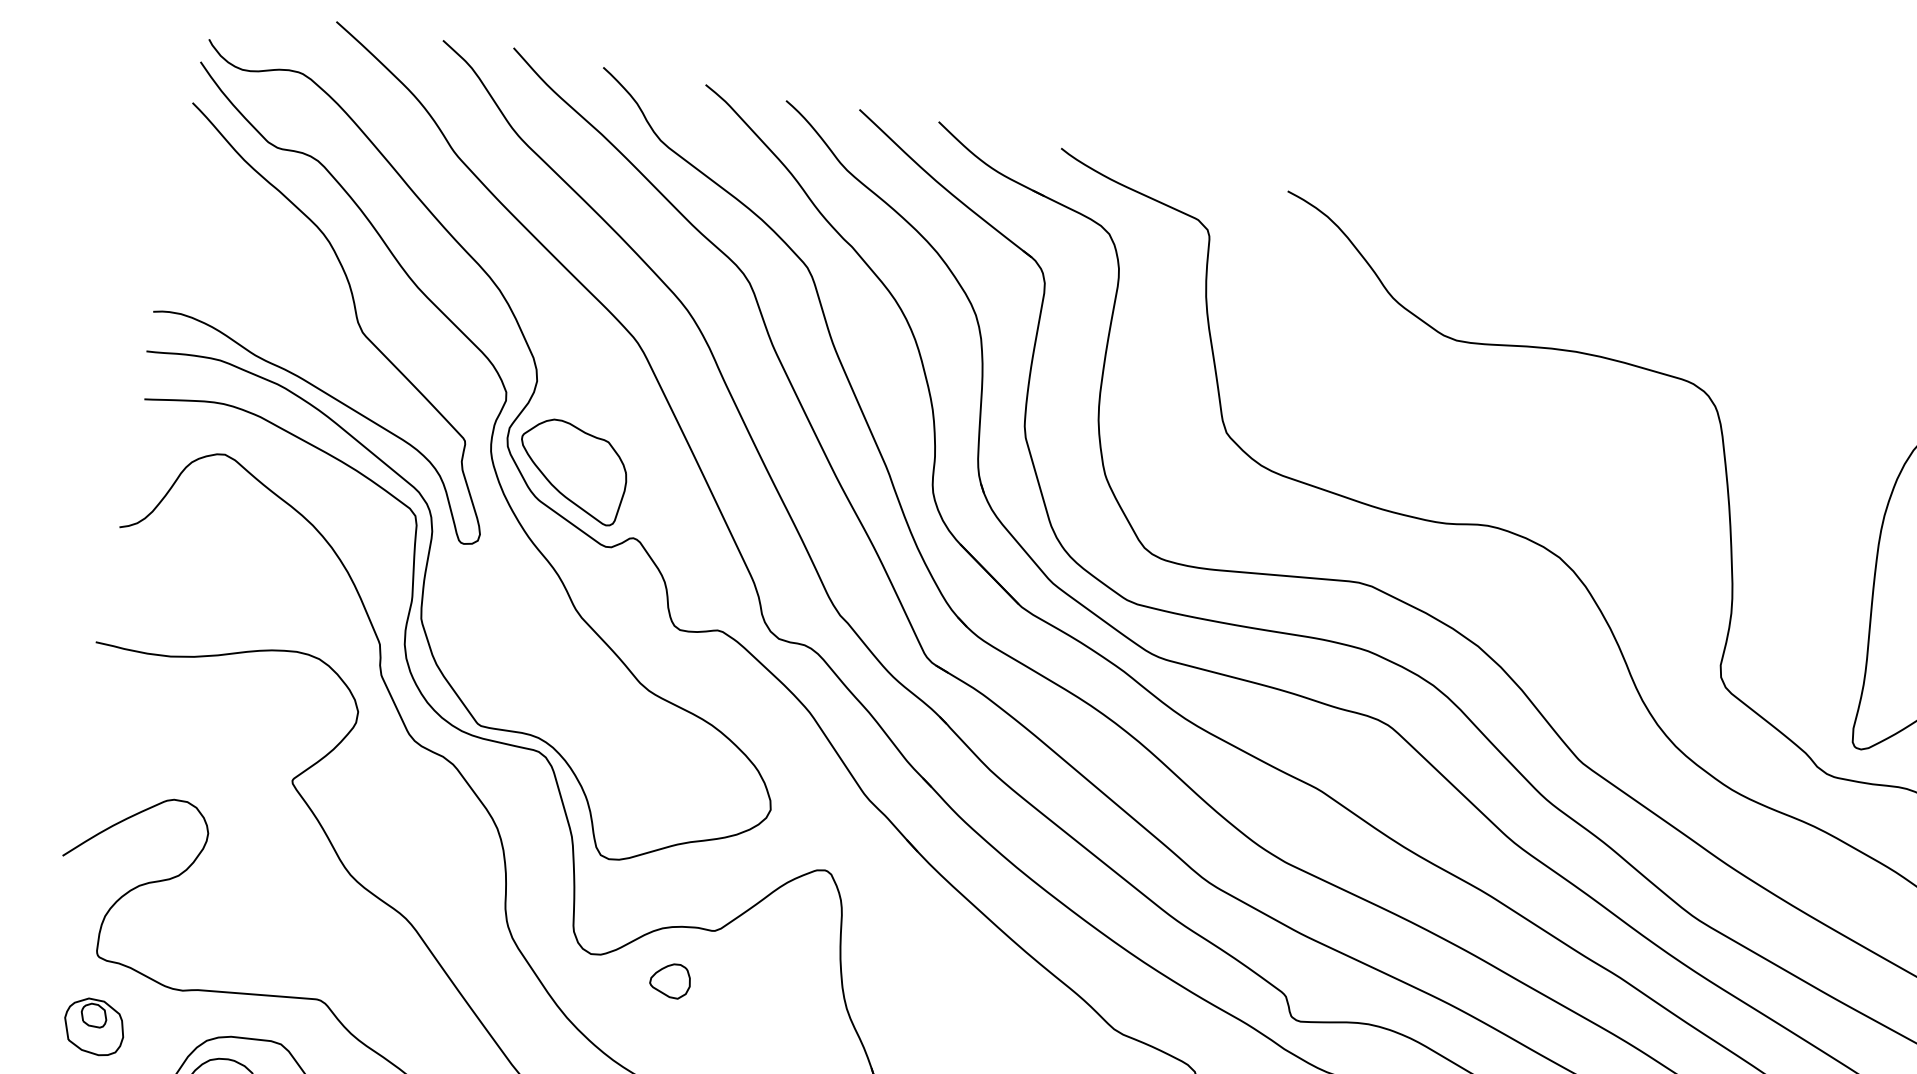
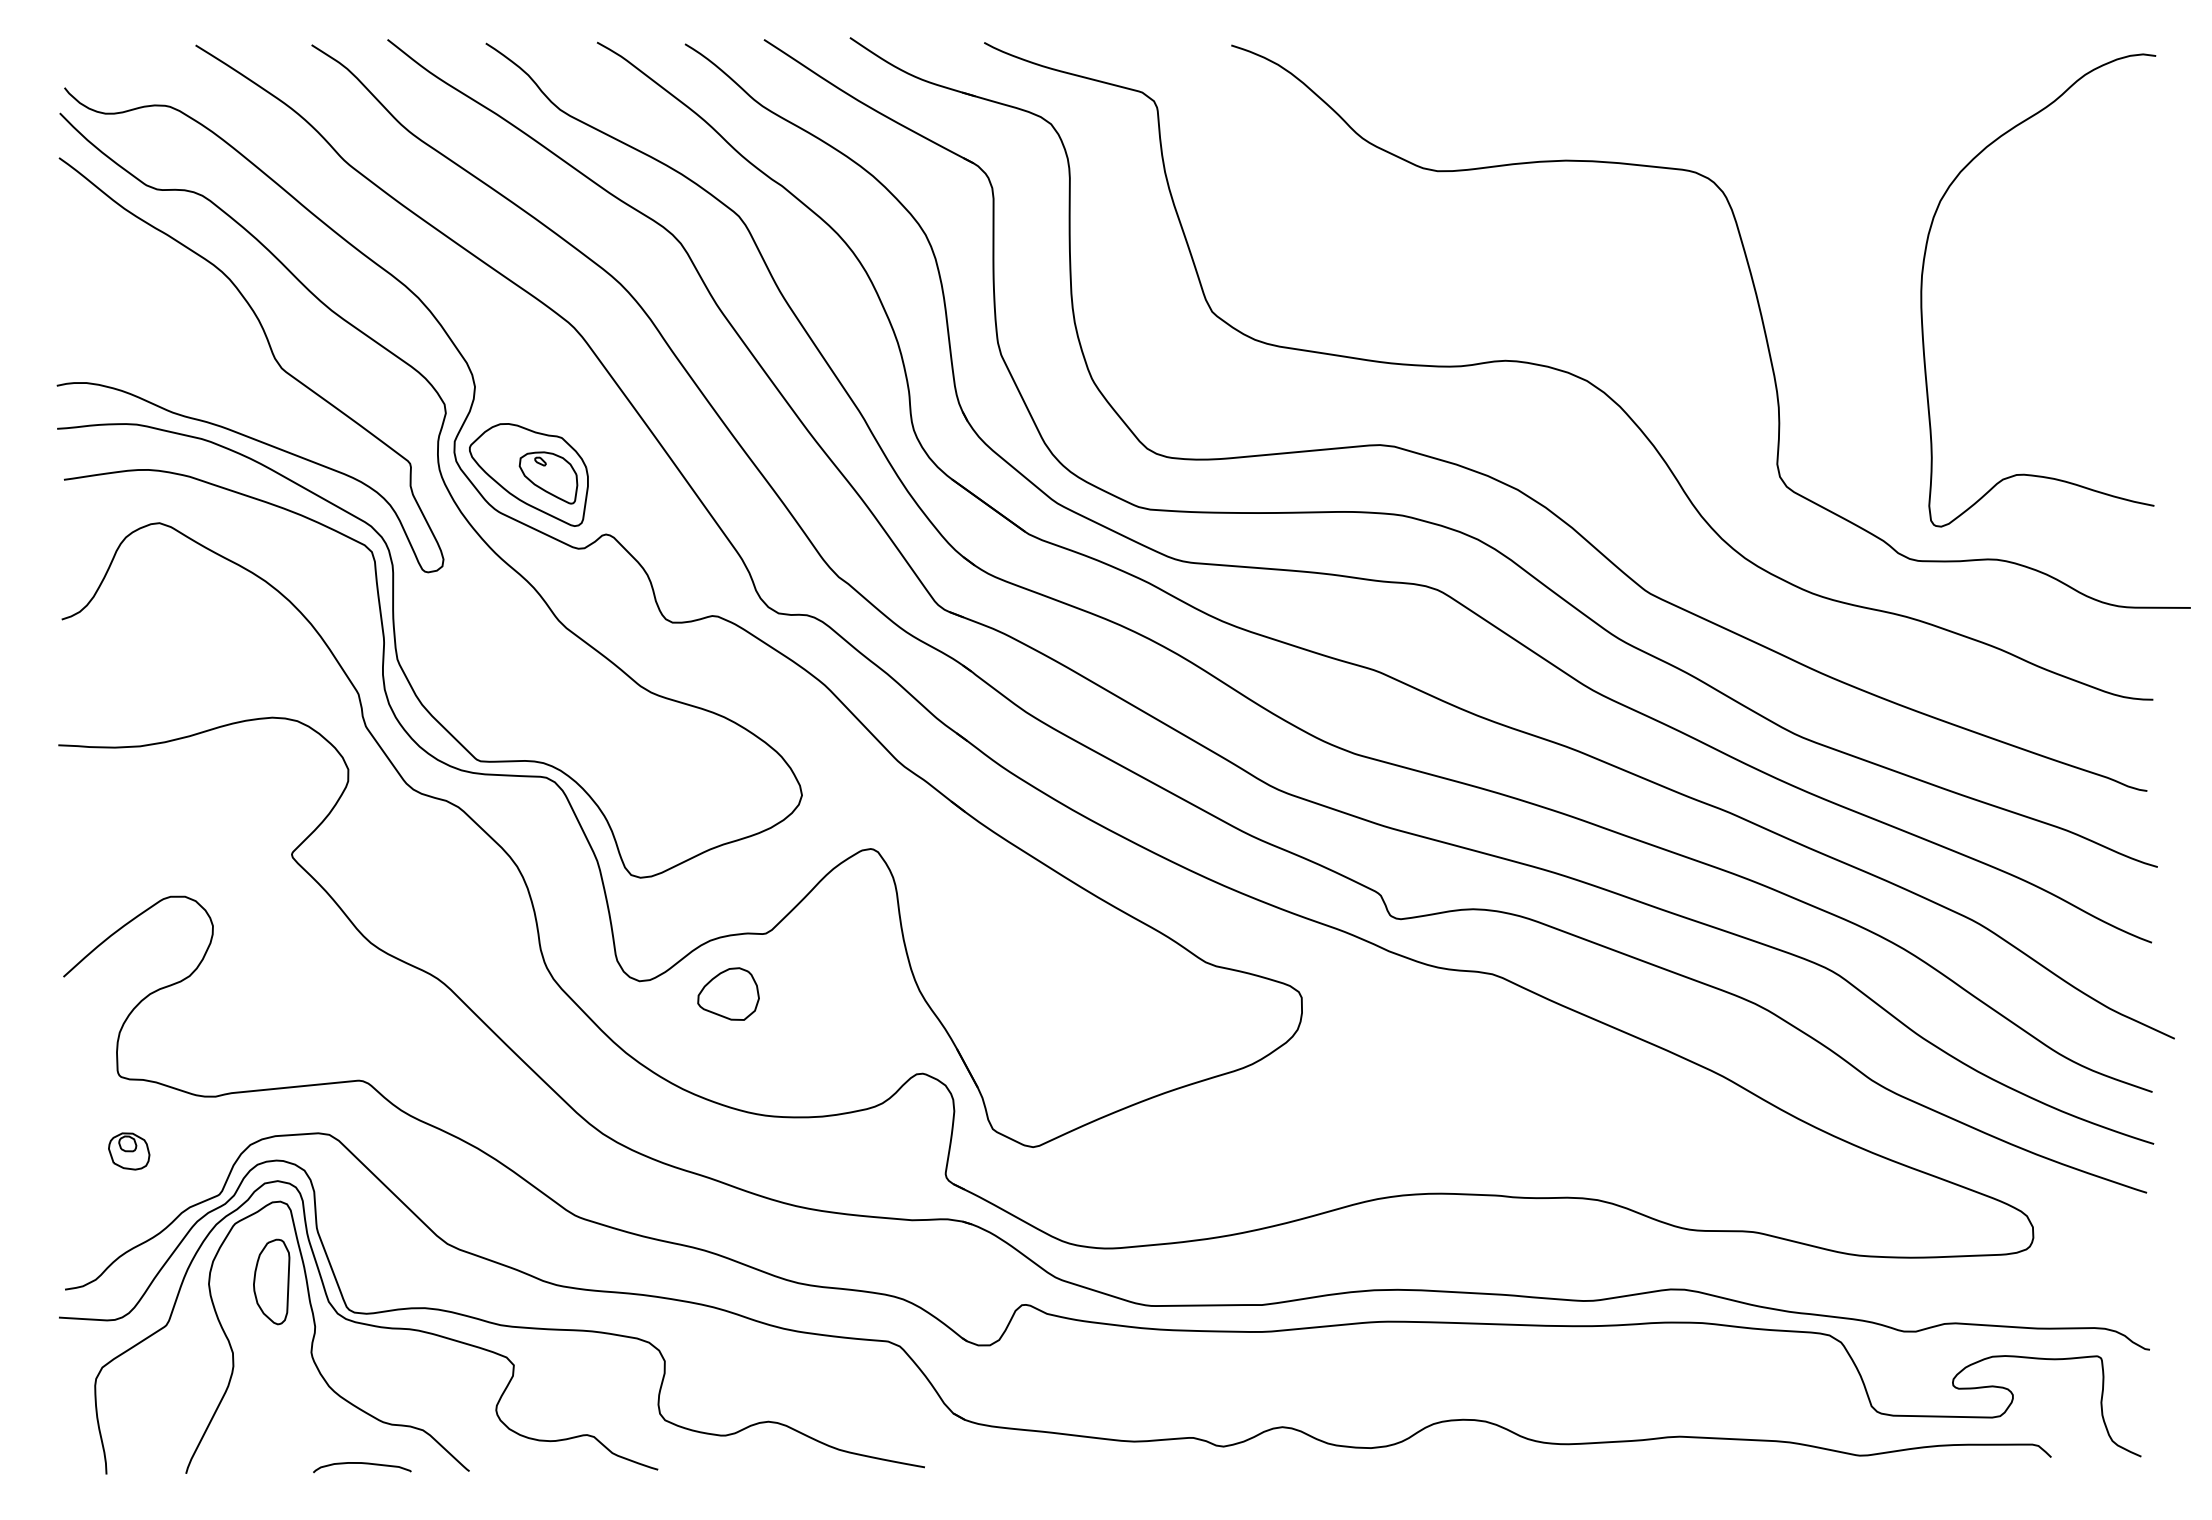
part: (589, 476) -> (548, 477), added
part: (670, 979) -> (728, 993), size x1.43
part: (94, 1026) -> (129, 1151), size x0.62

